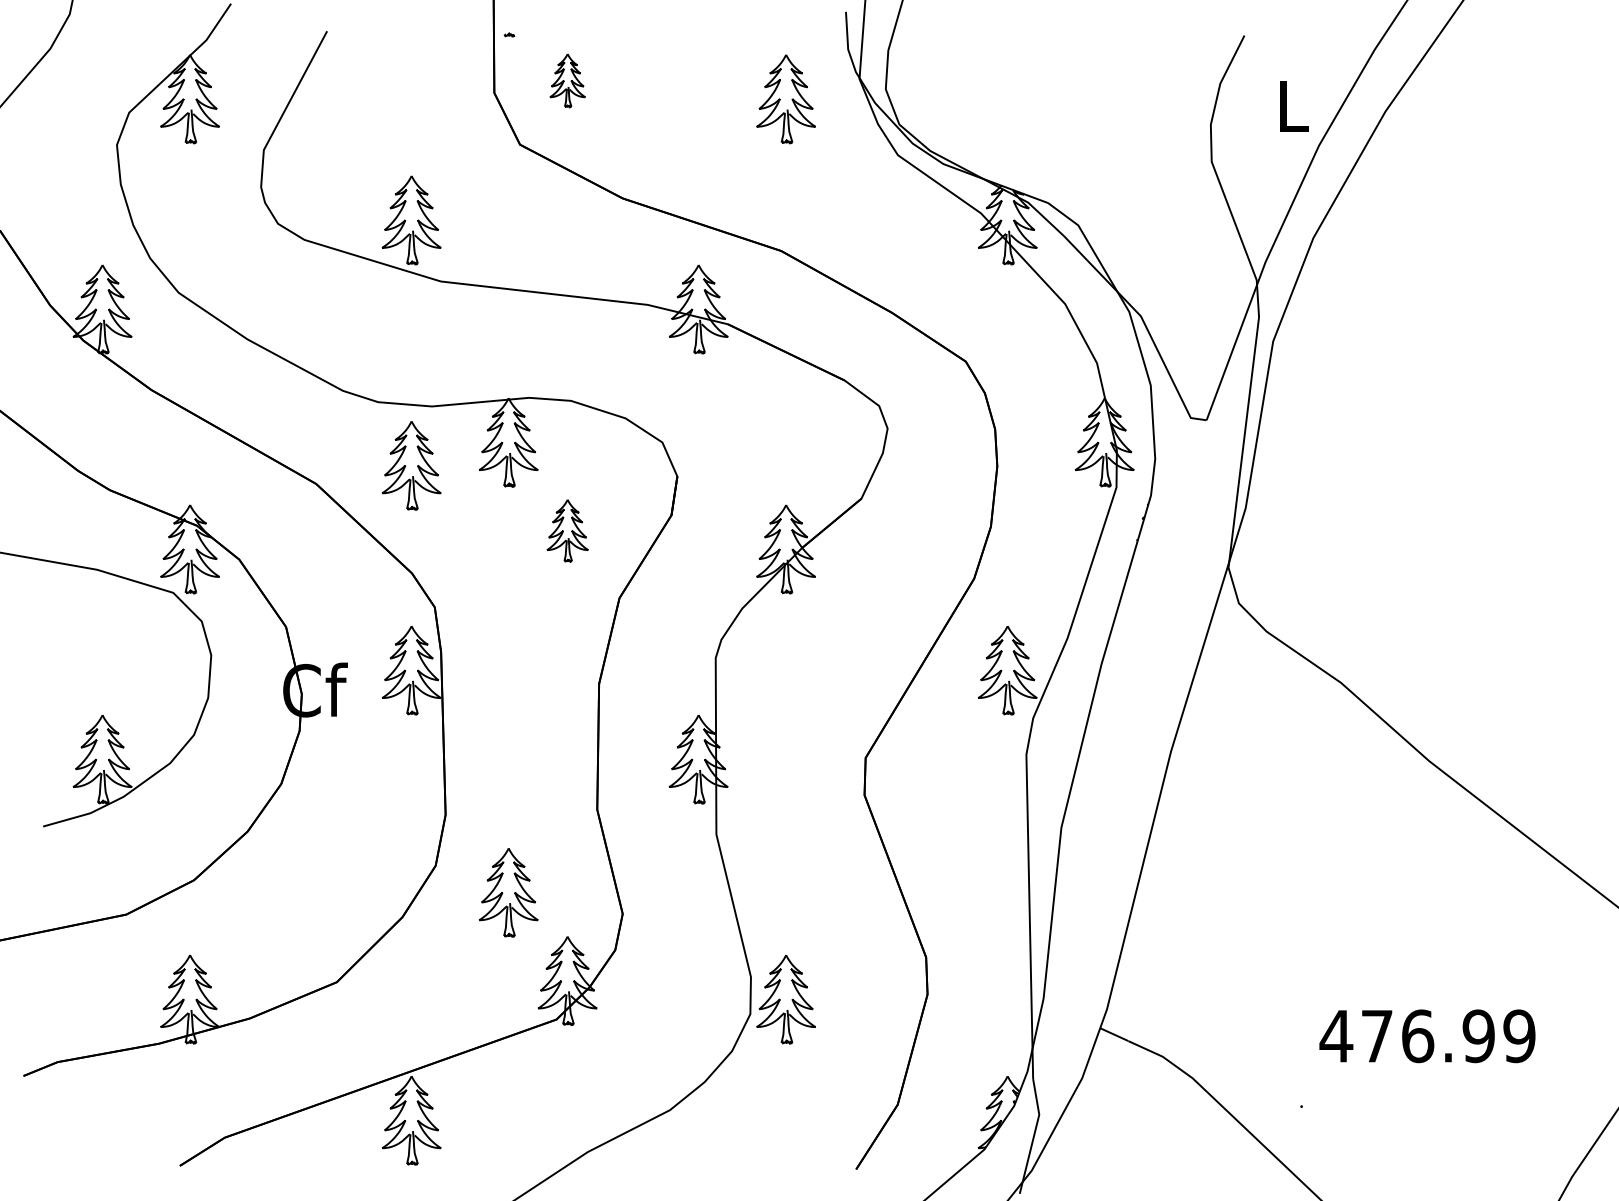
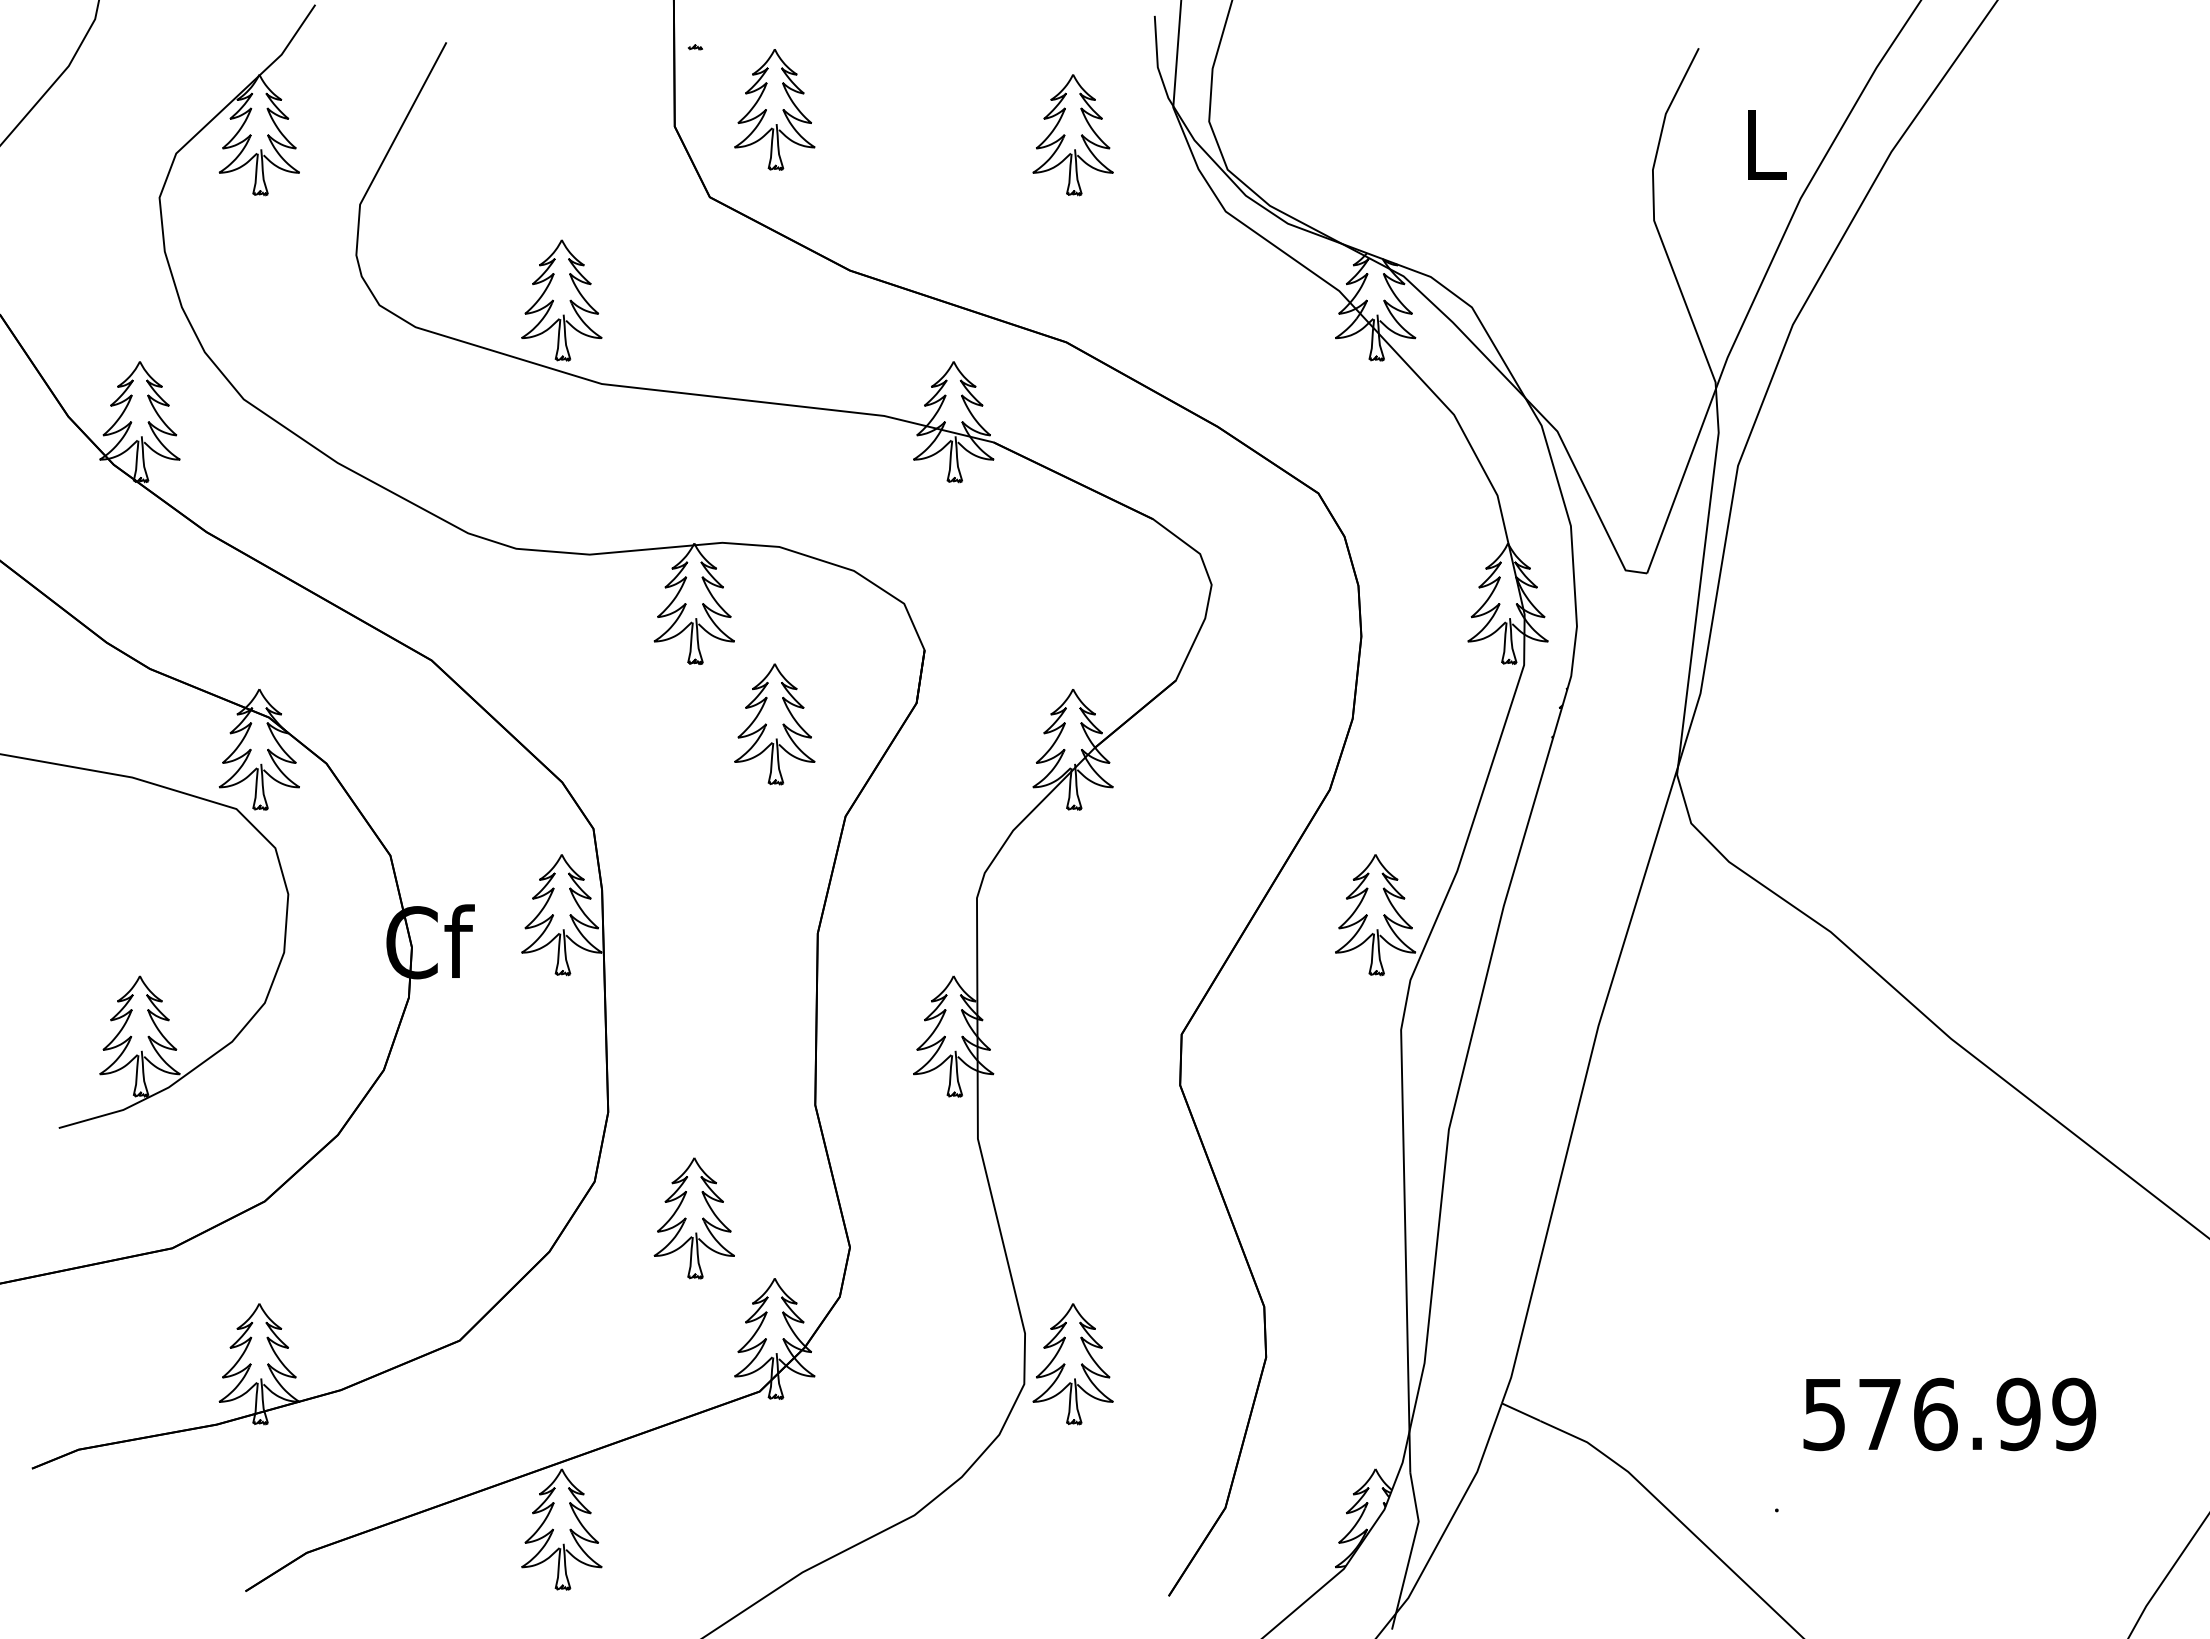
part: (567, 80) -> (774, 109), size x1.67
part: (411, 465) -> (561, 635), removed
part: (567, 530) -> (774, 724), size x1.43
text: (1336, 1037) -> (1824, 1415), 476.99 -> 576.99

